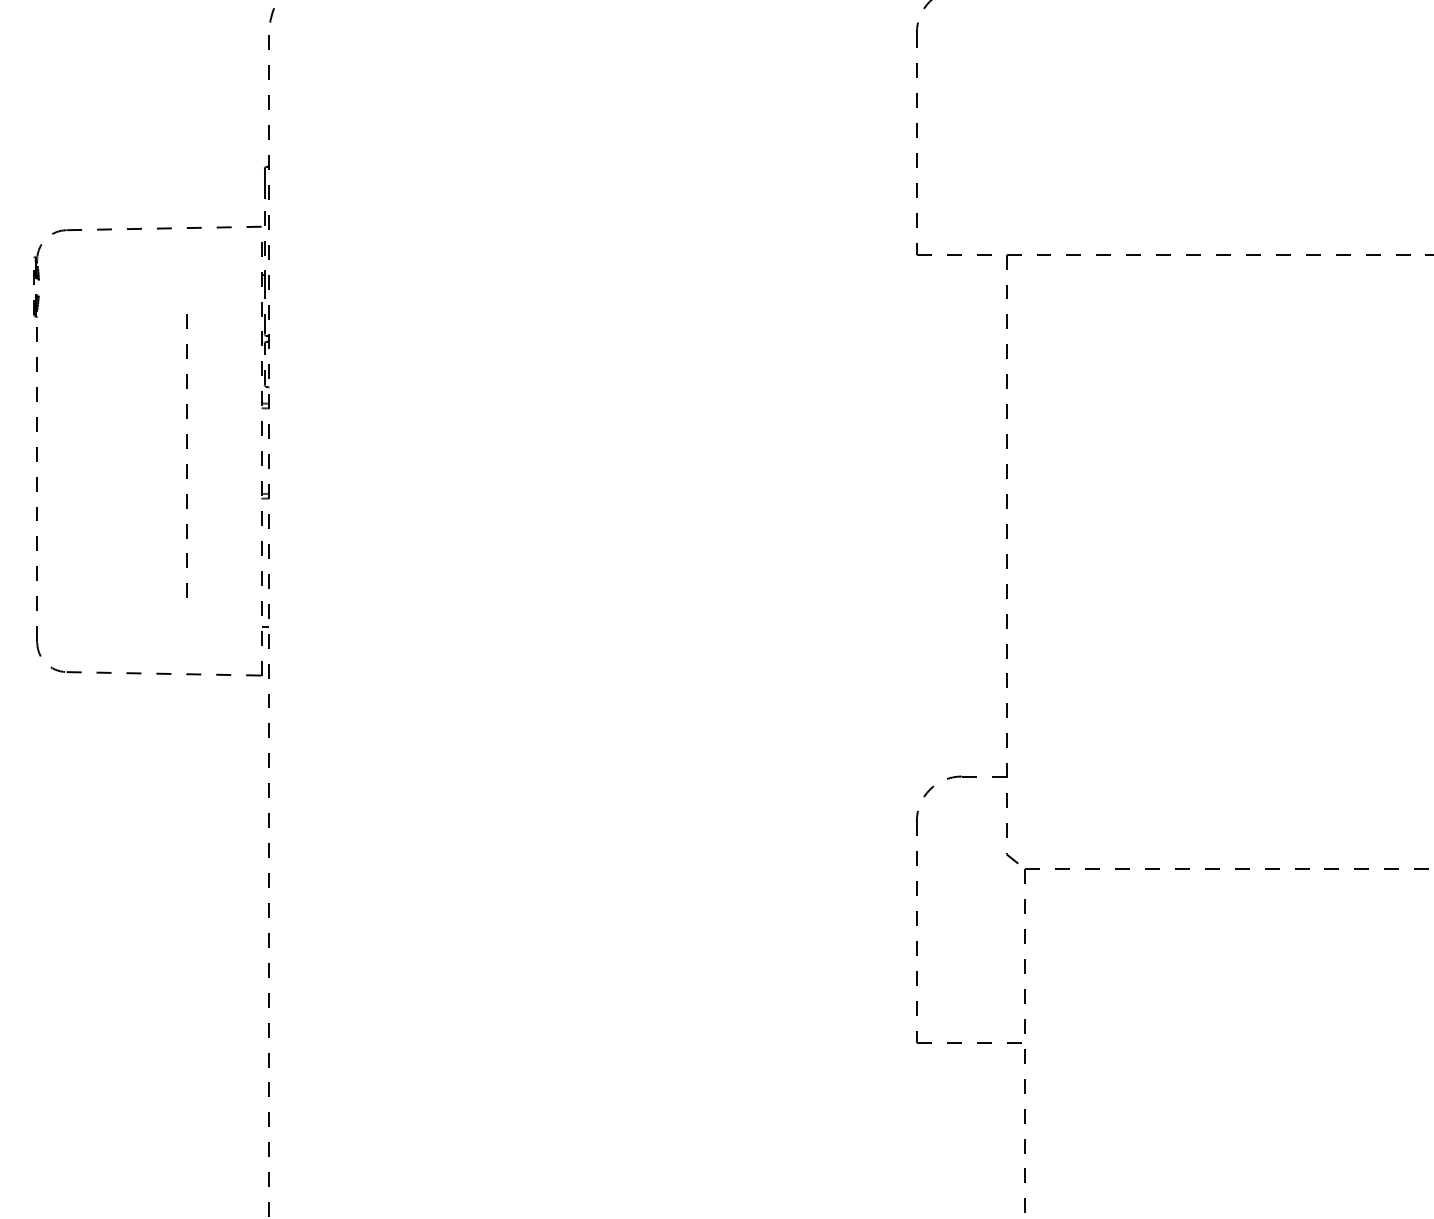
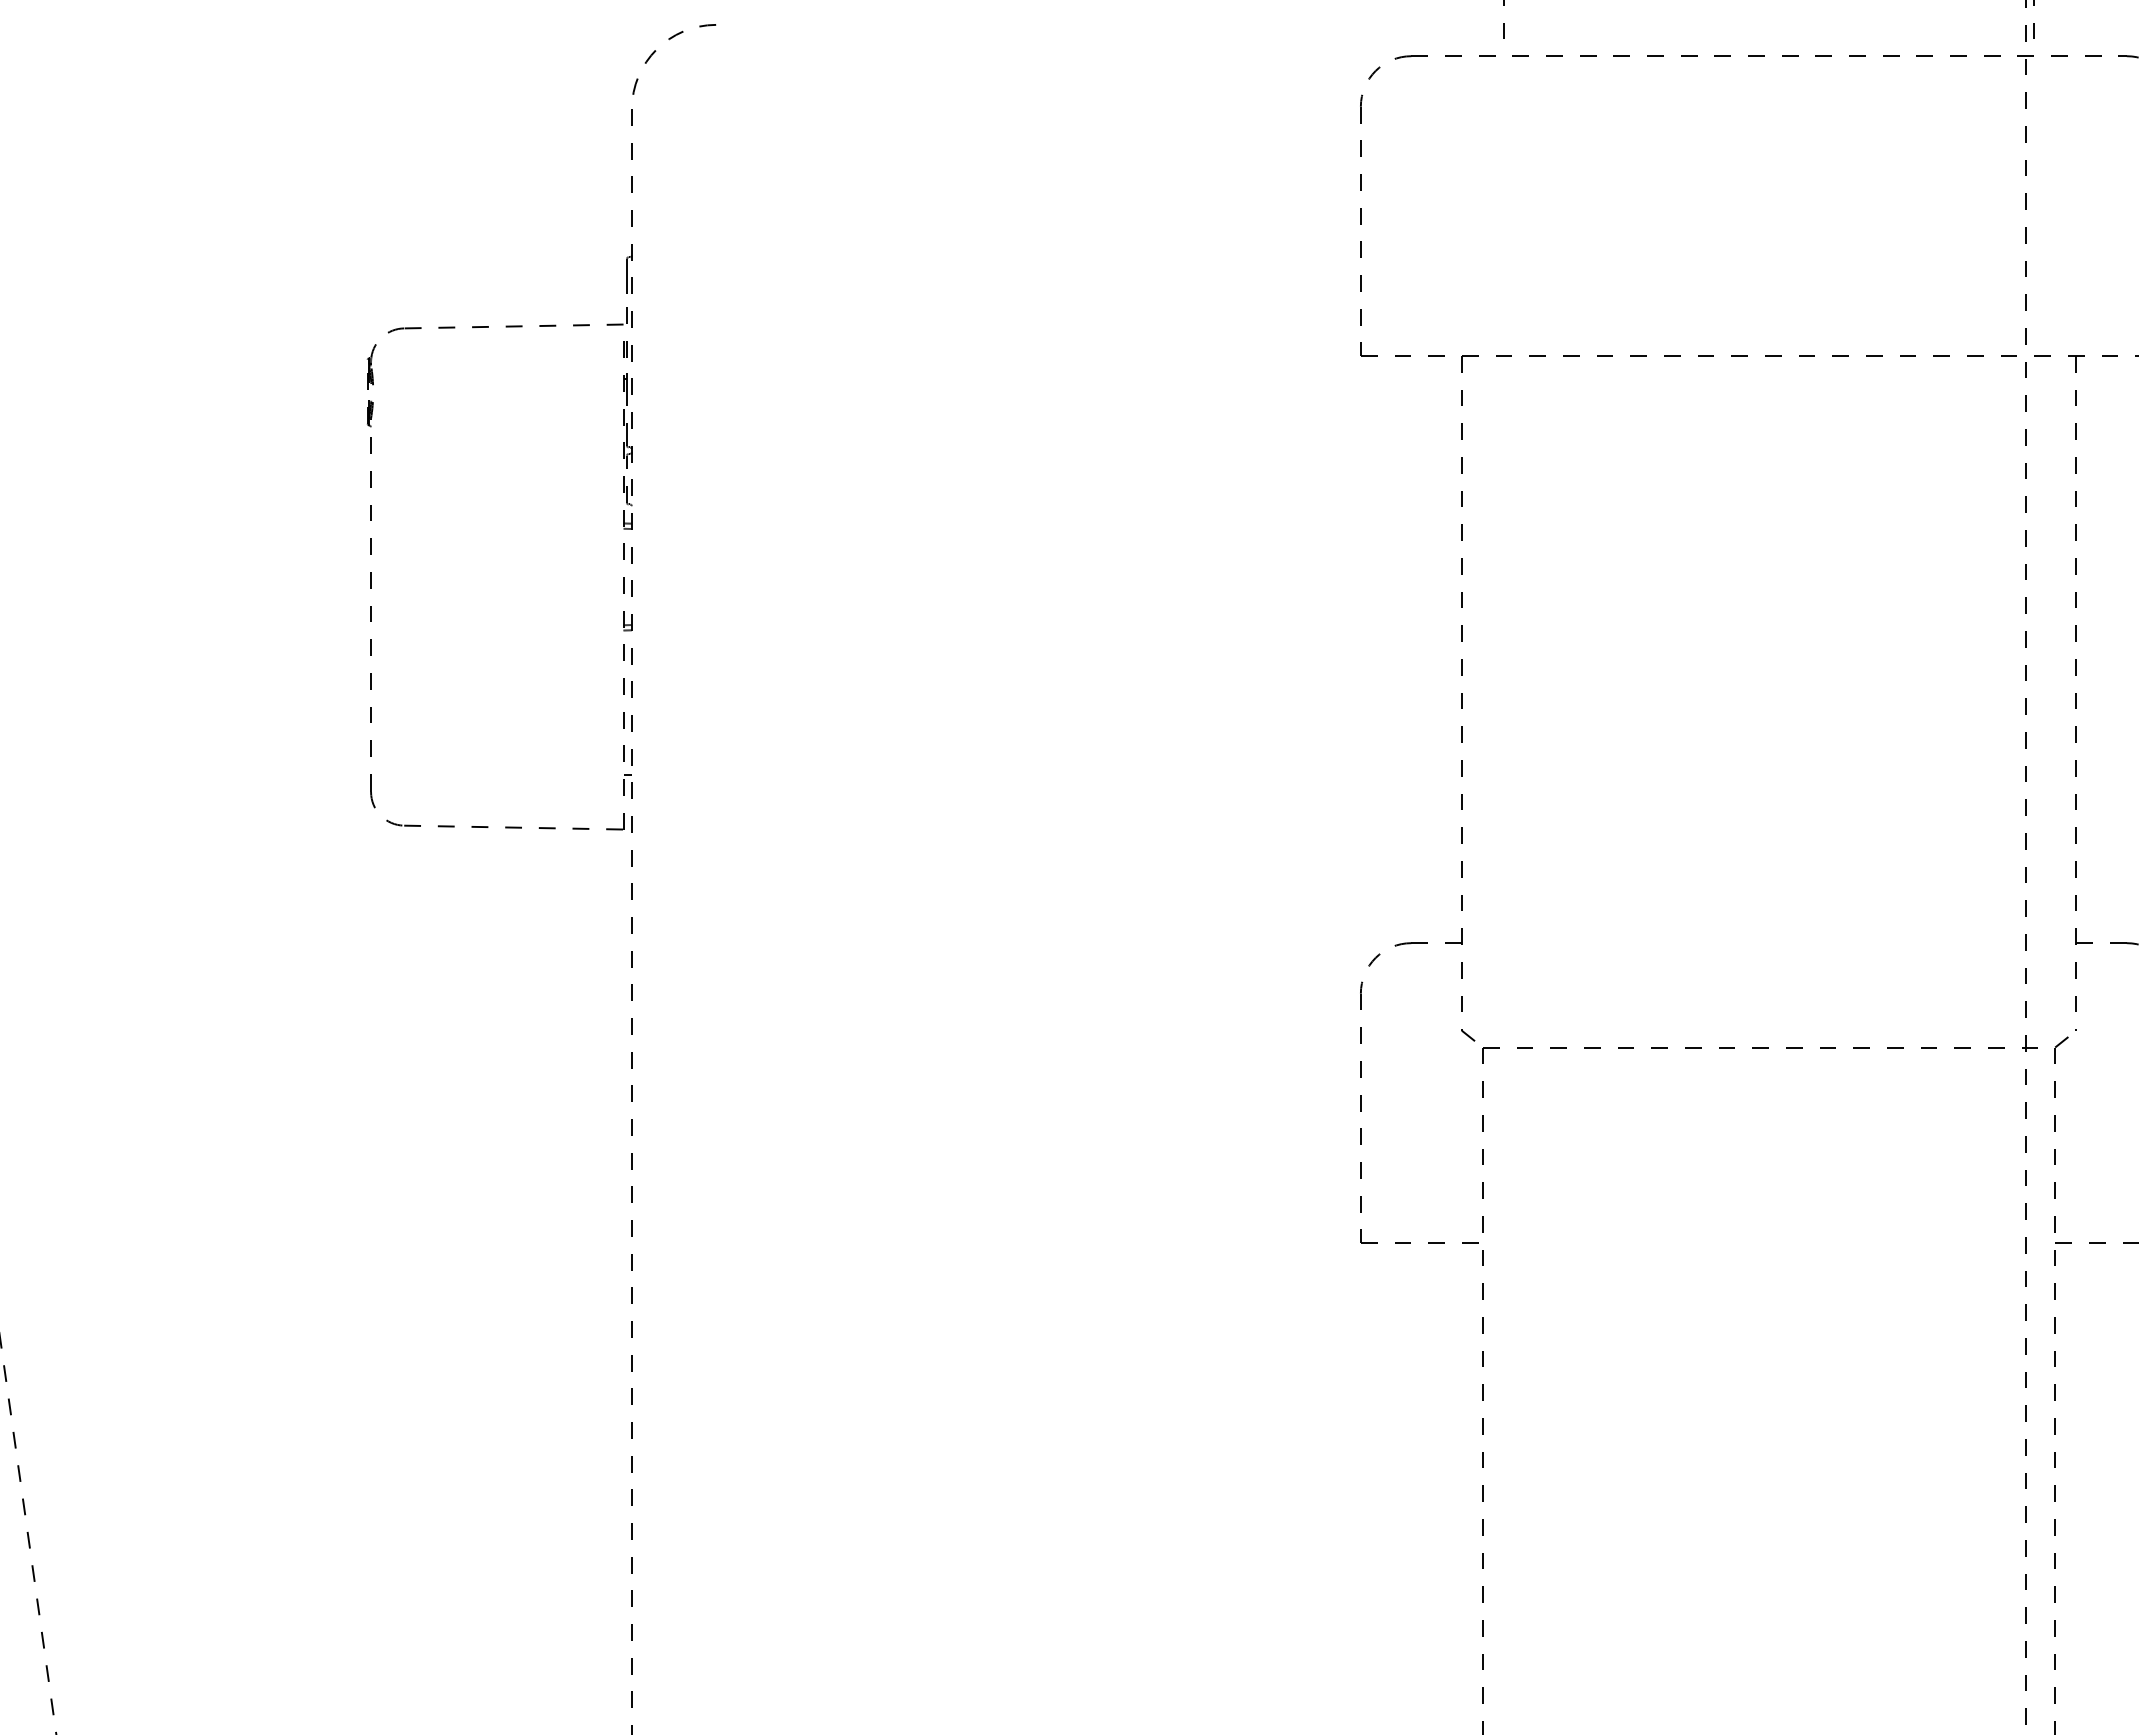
line: (186, 448) -> (538, 573), removed

